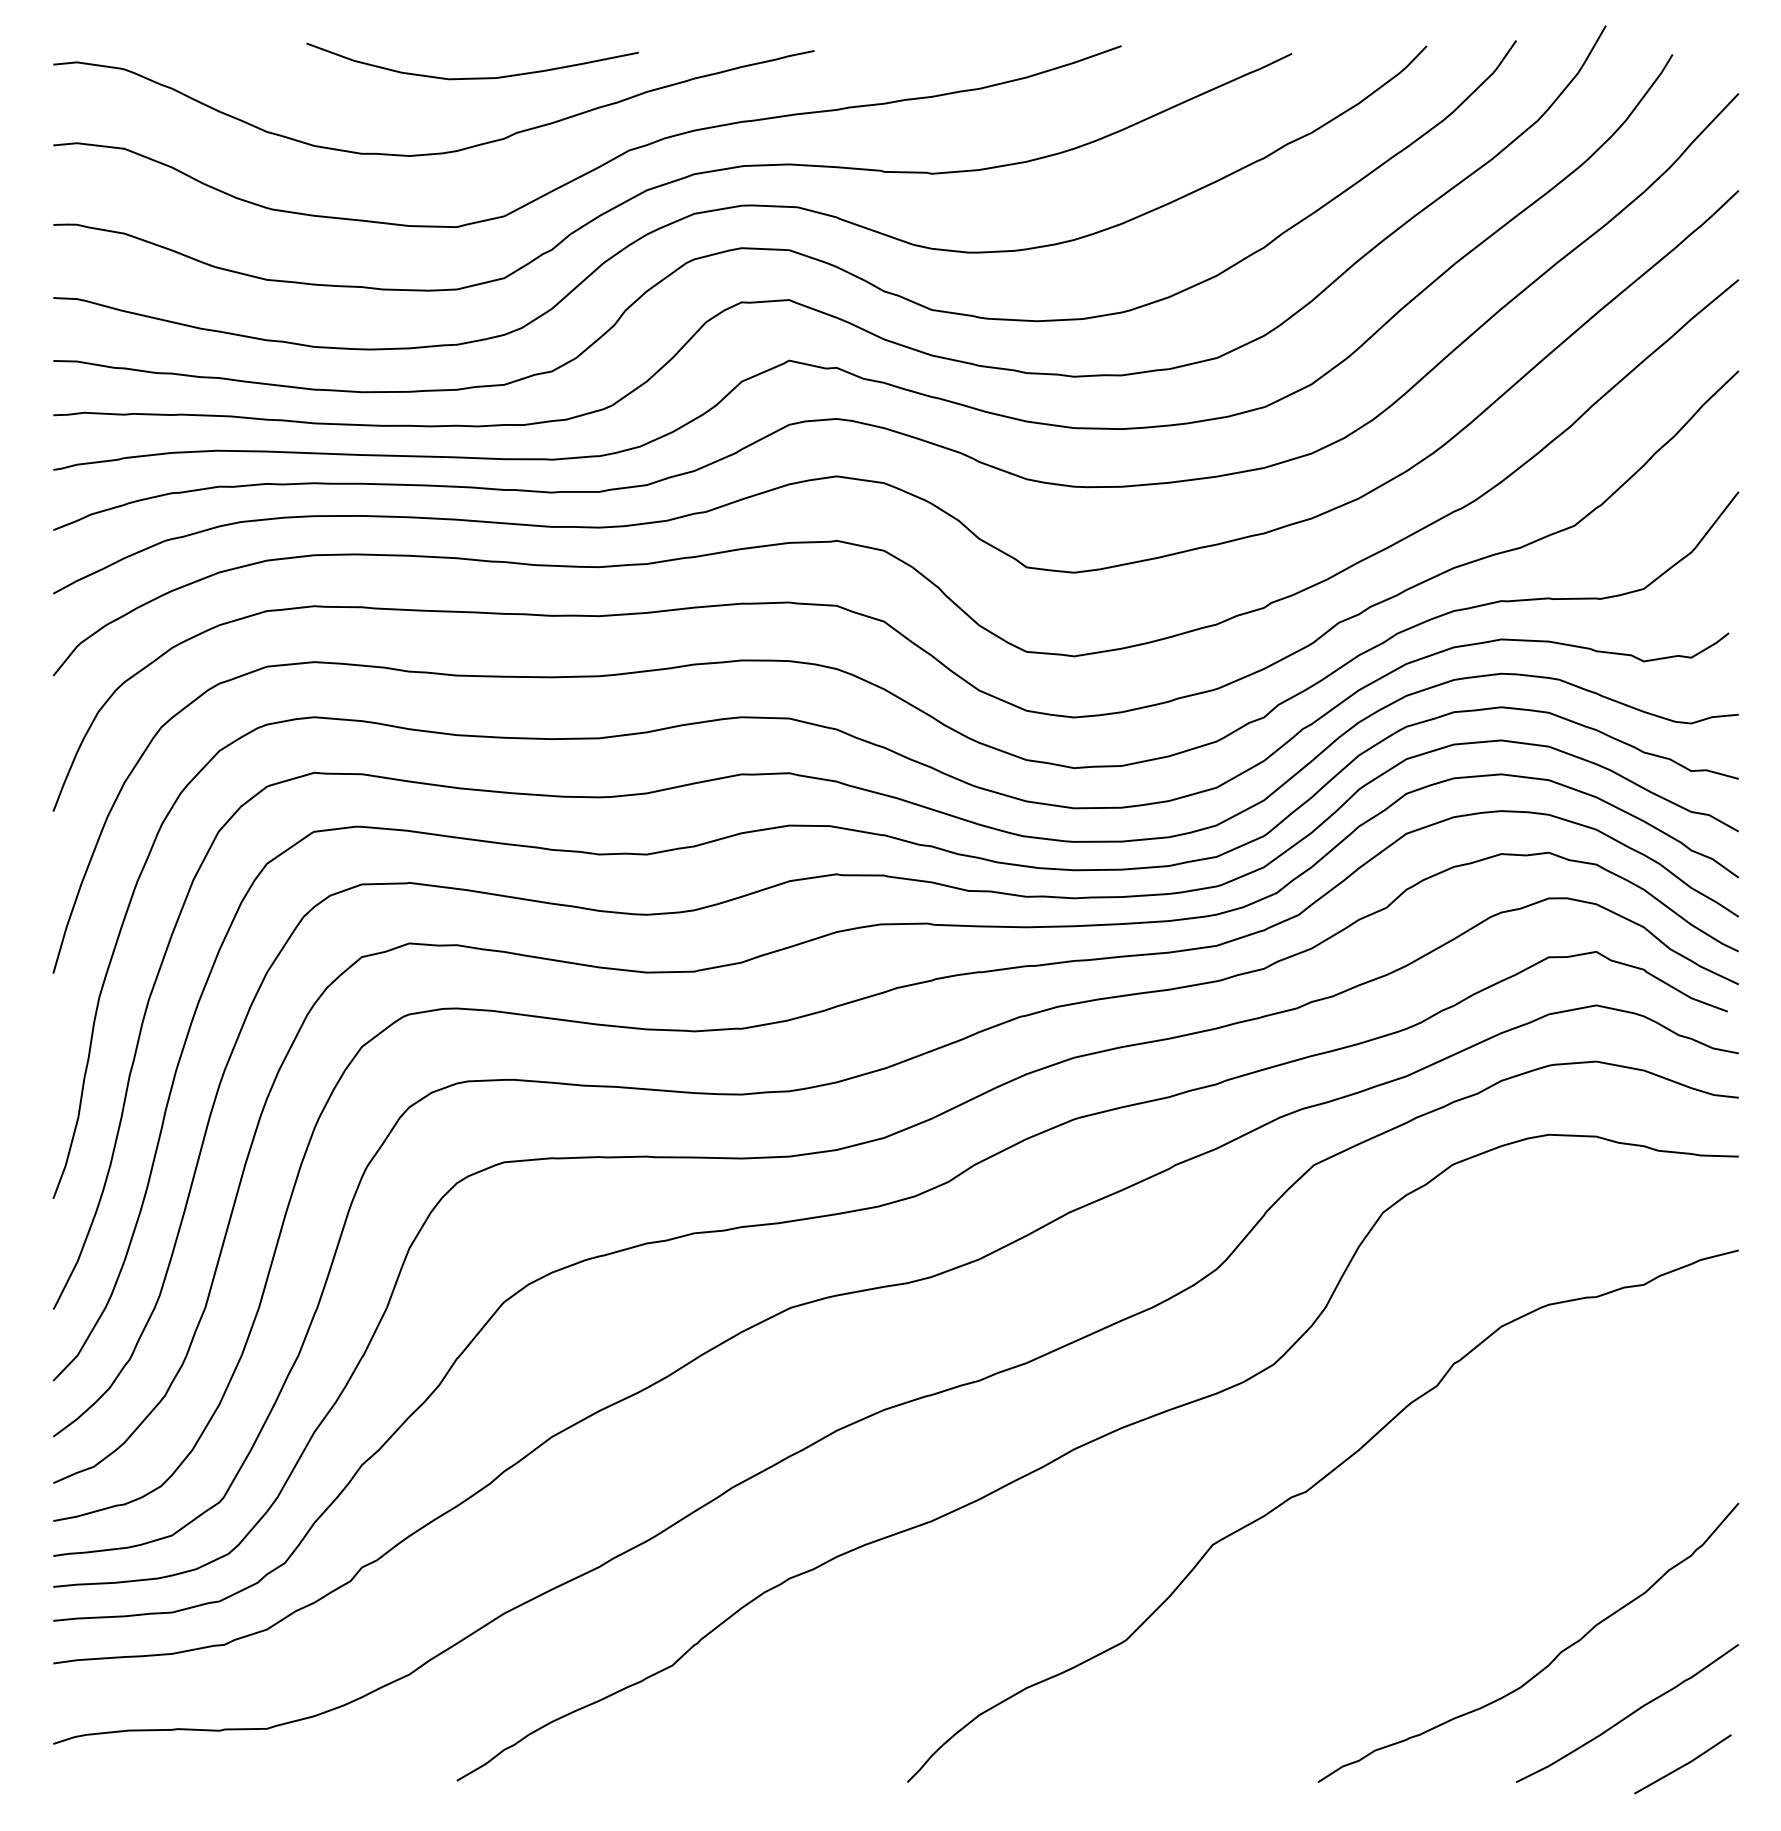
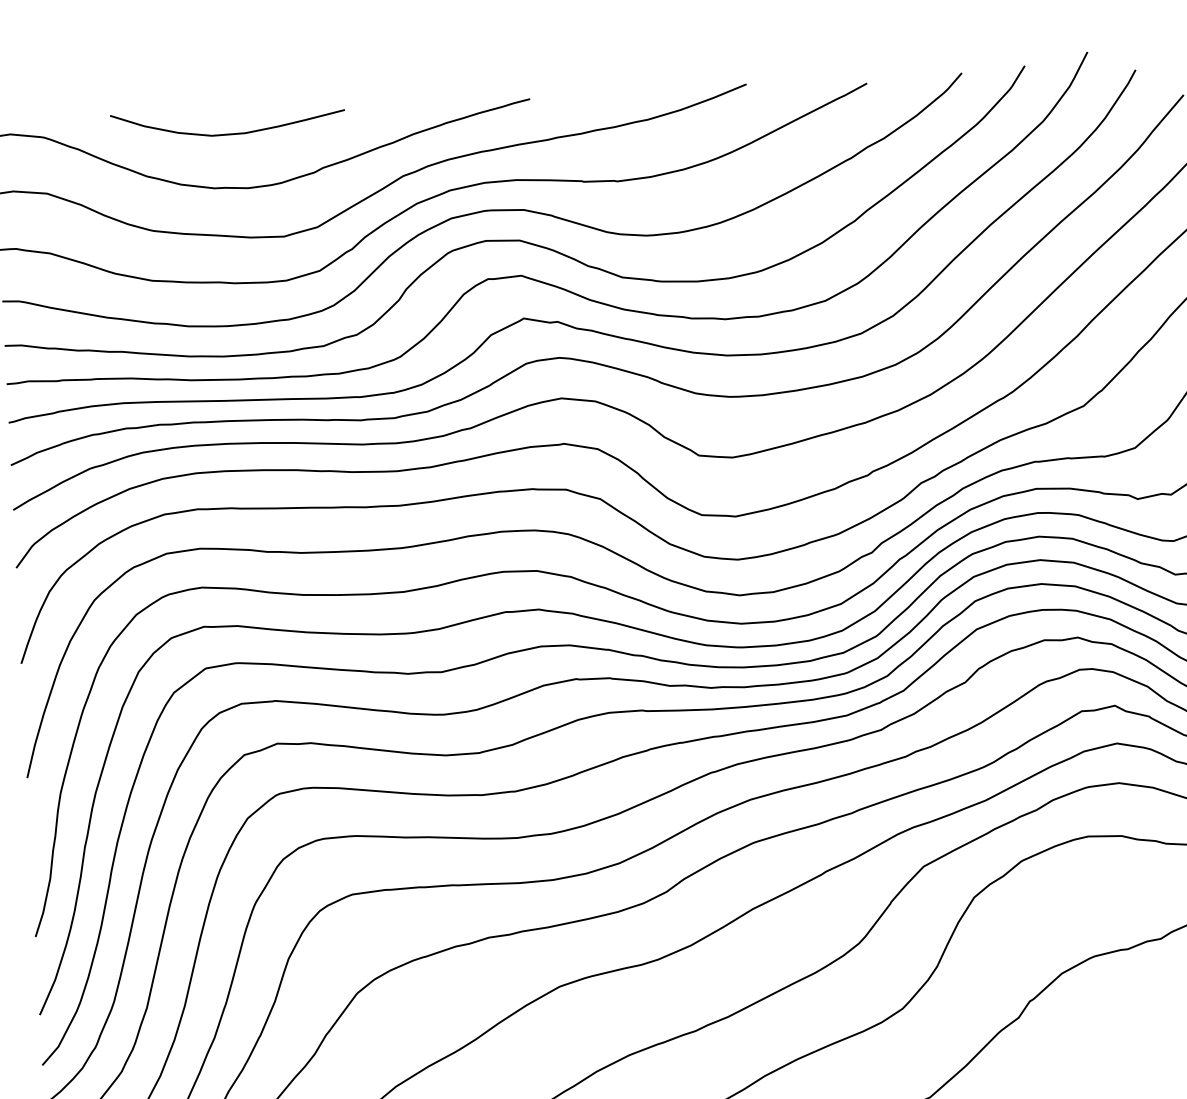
curve: (472, 77) -> (228, 133), moved

